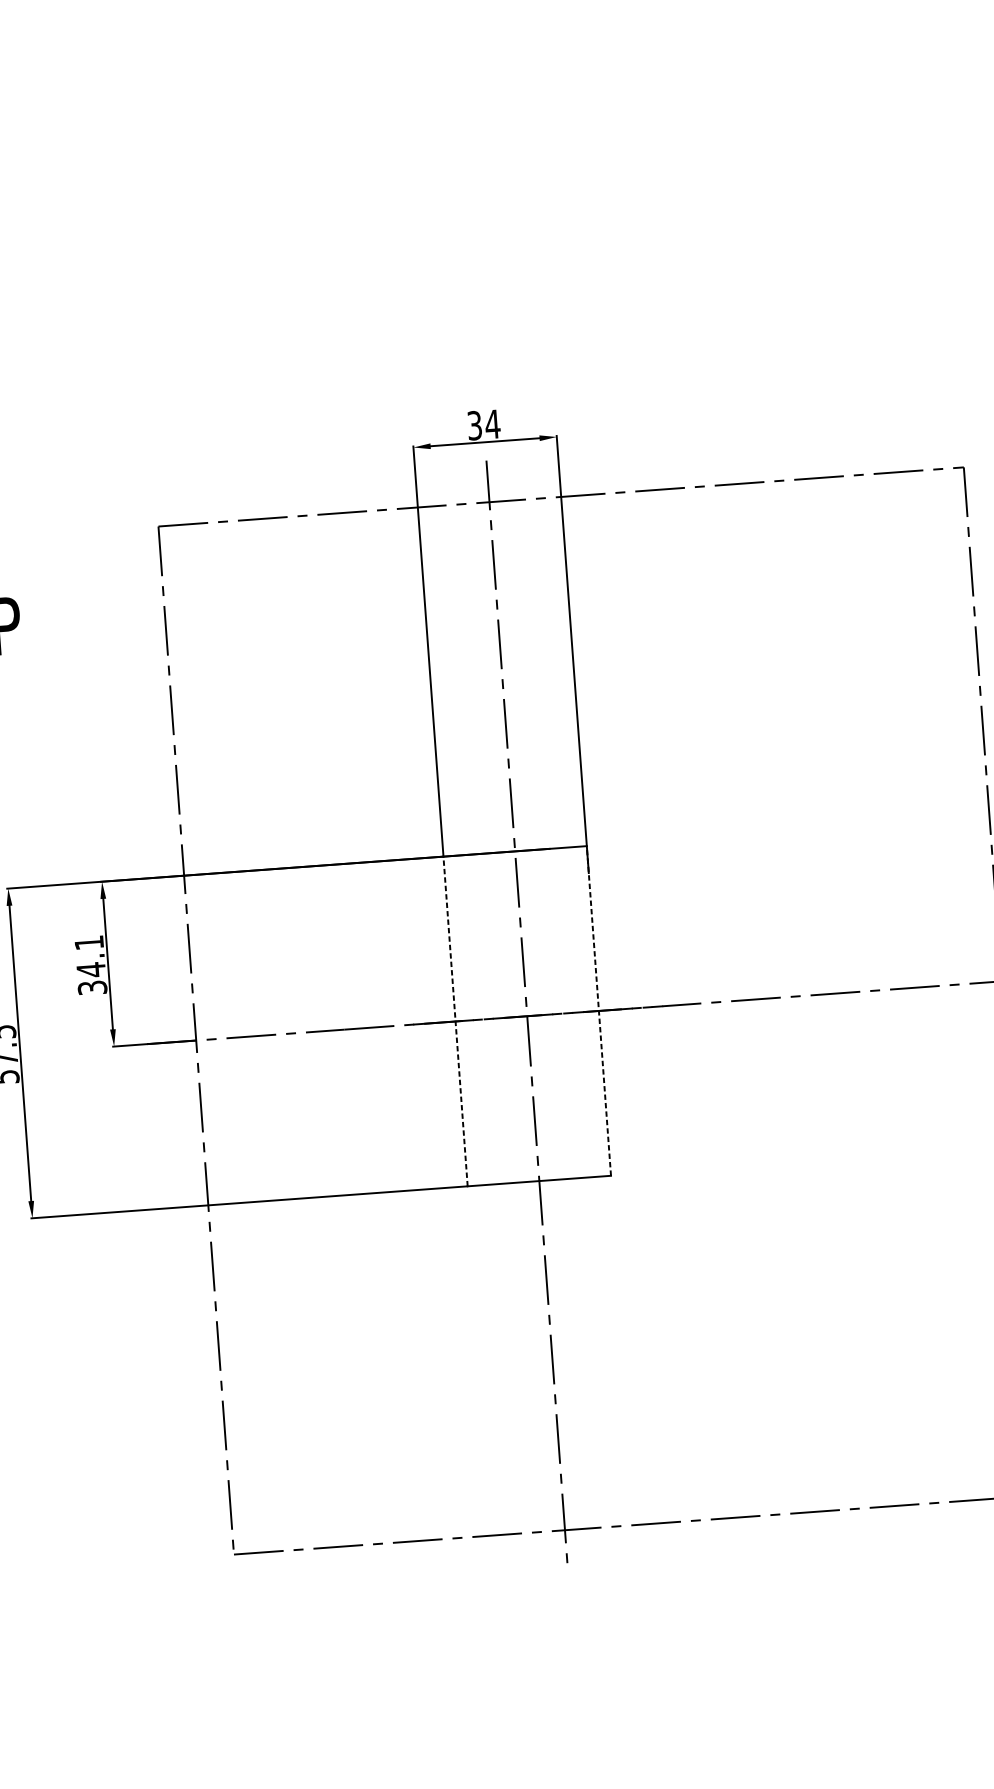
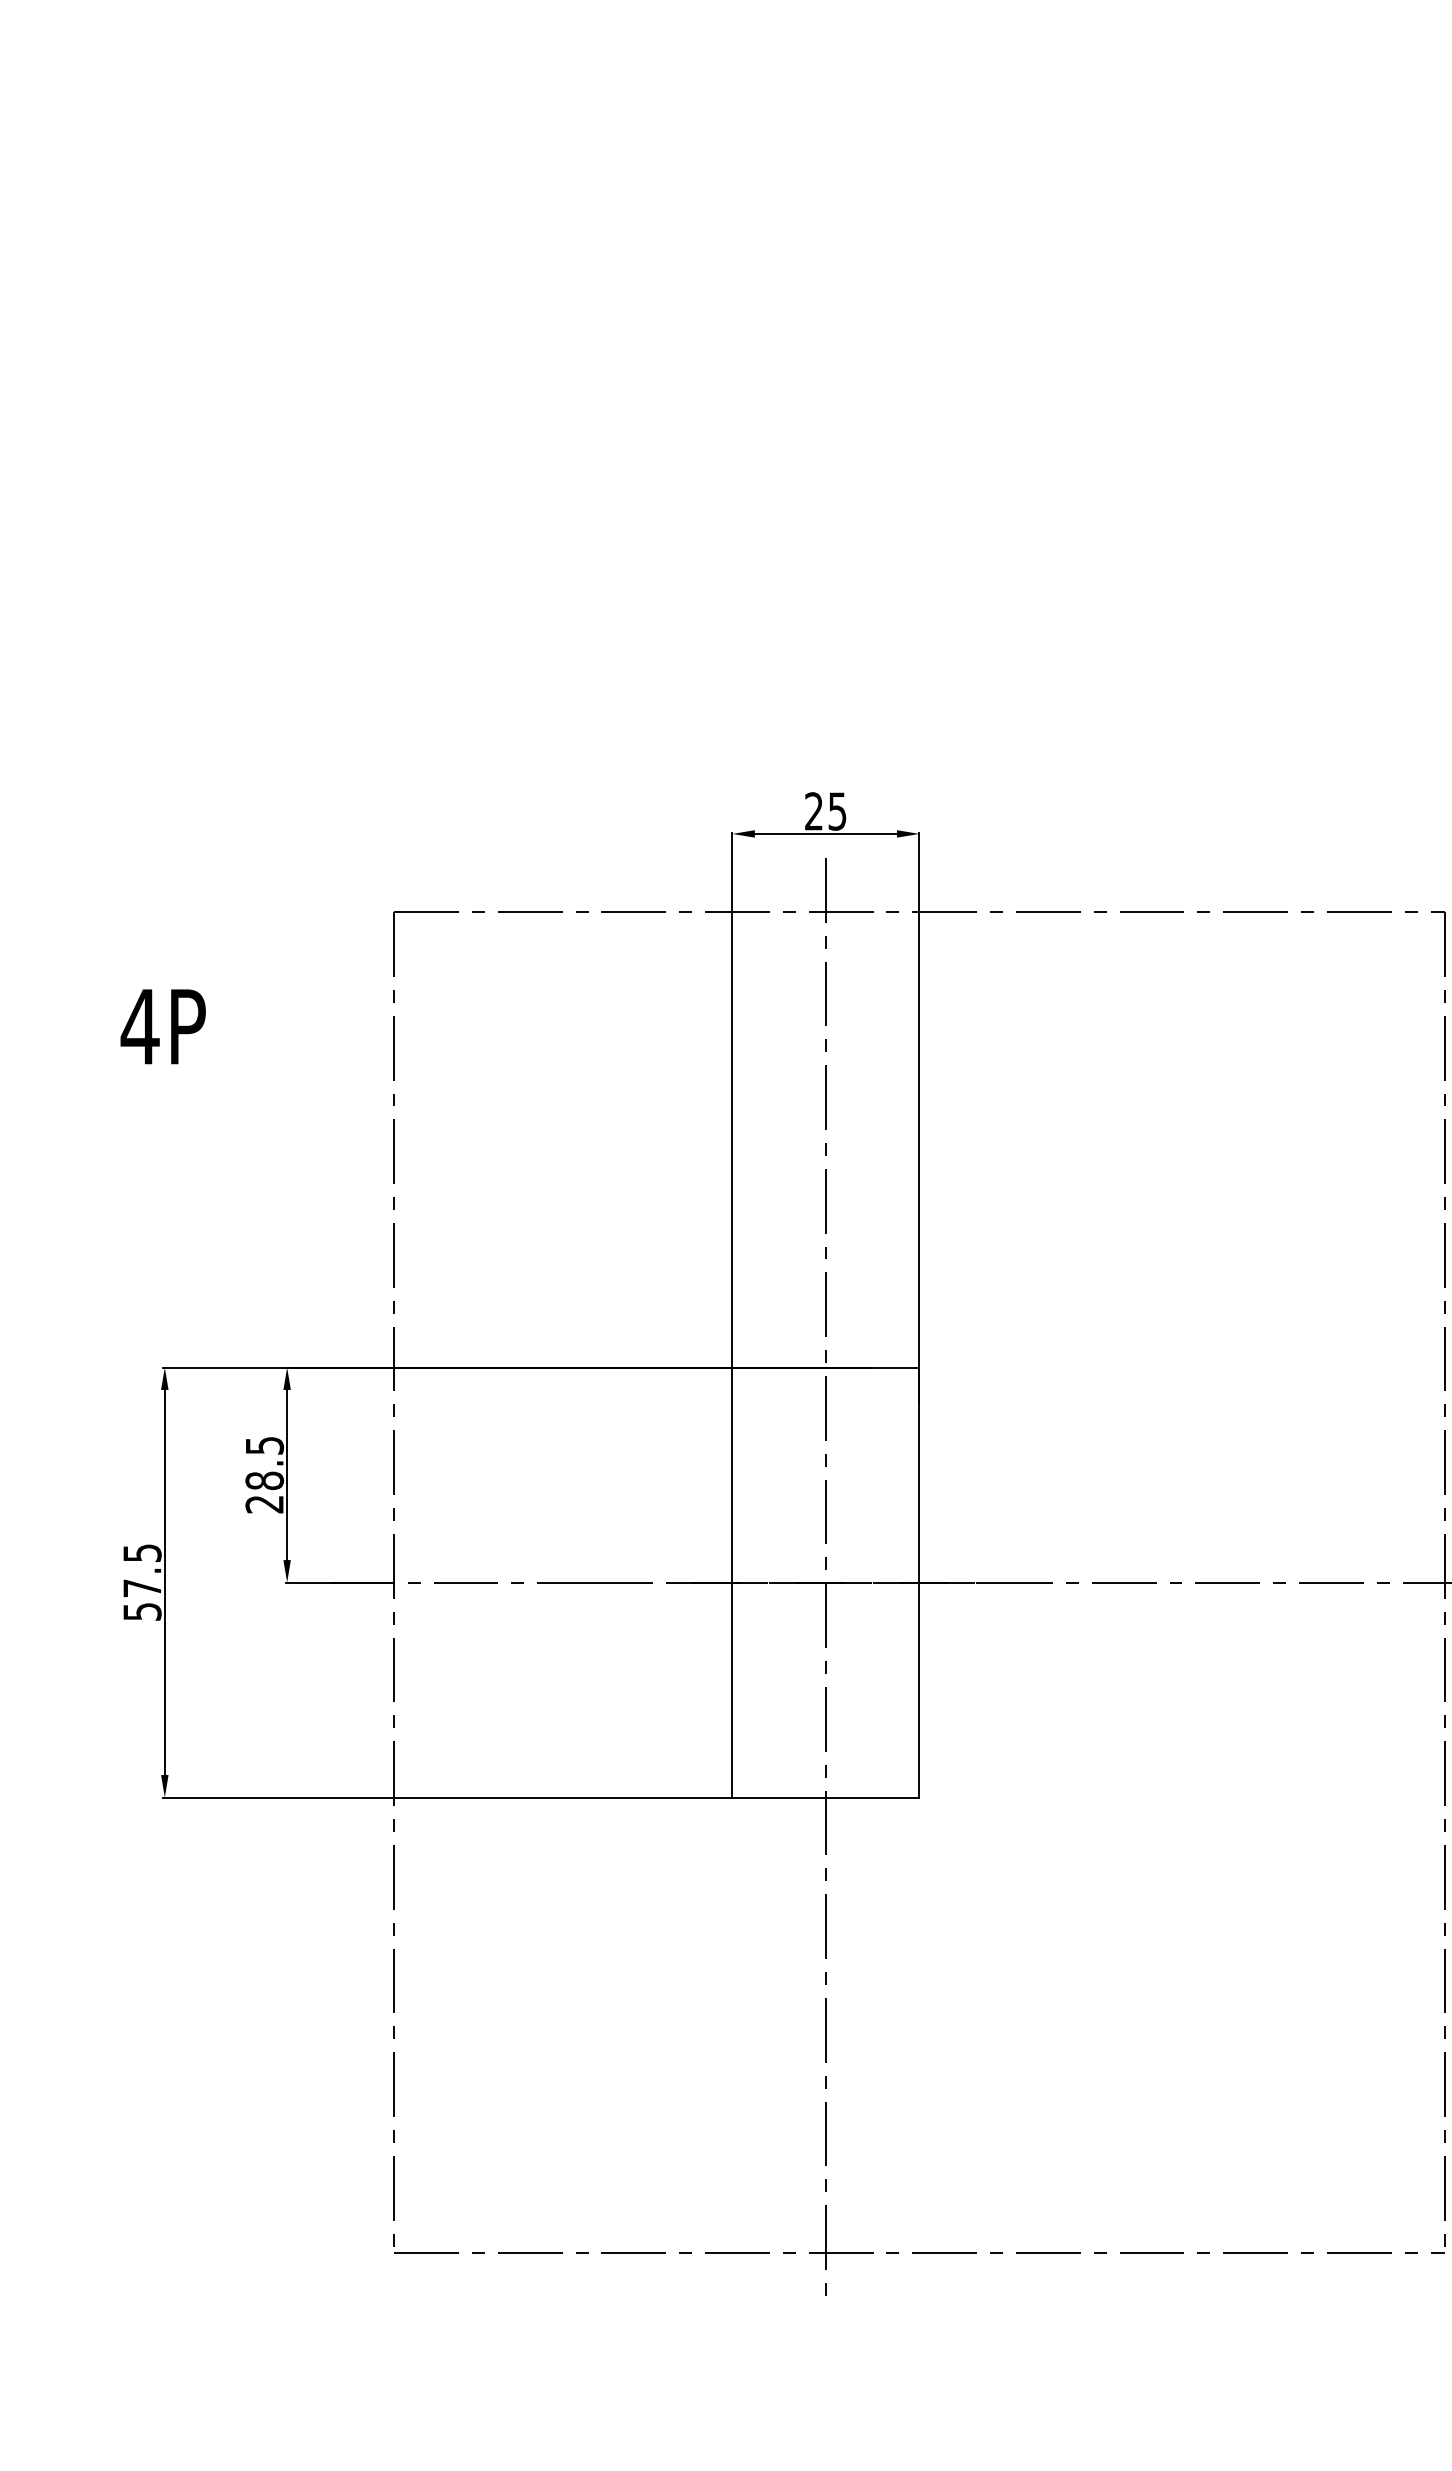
text: (484, 425) -> (826, 811), 34 -> 25
text: (90, 965) -> (264, 1475), 34.1 -> 28.5
line: (599, 1010) -> (919, 1582), dashed -> solid
line: (455, 1021) -> (732, 1582), dashed -> solid

